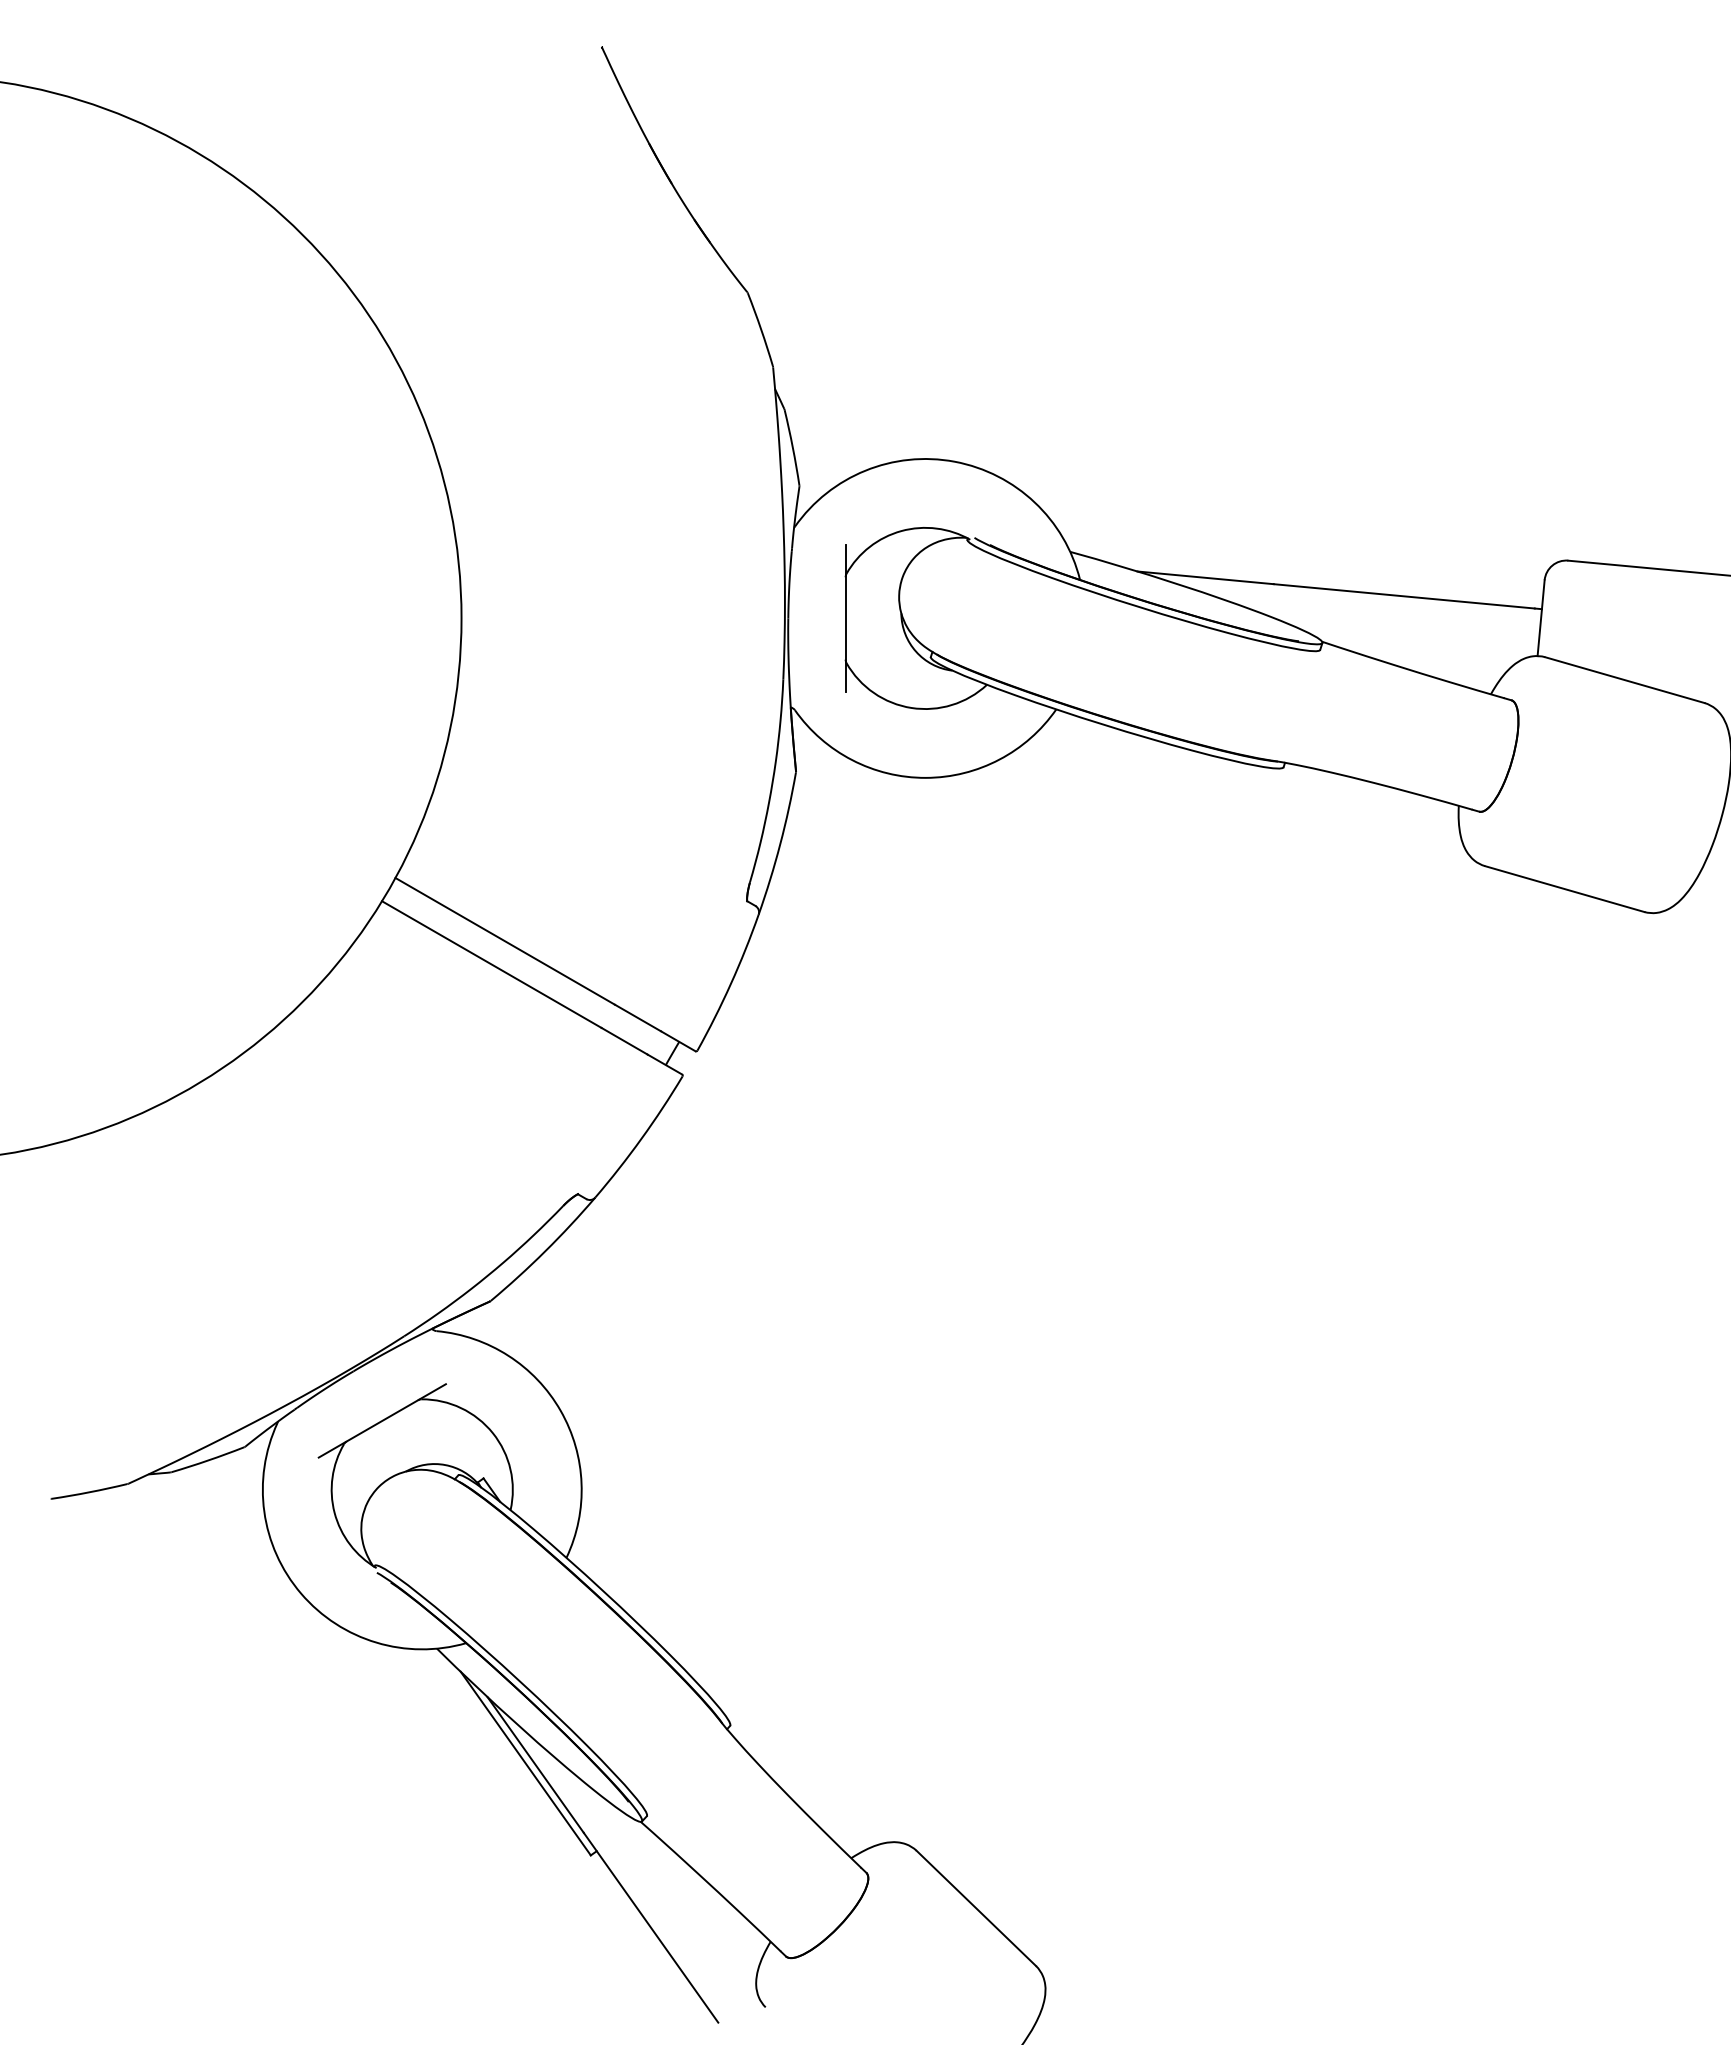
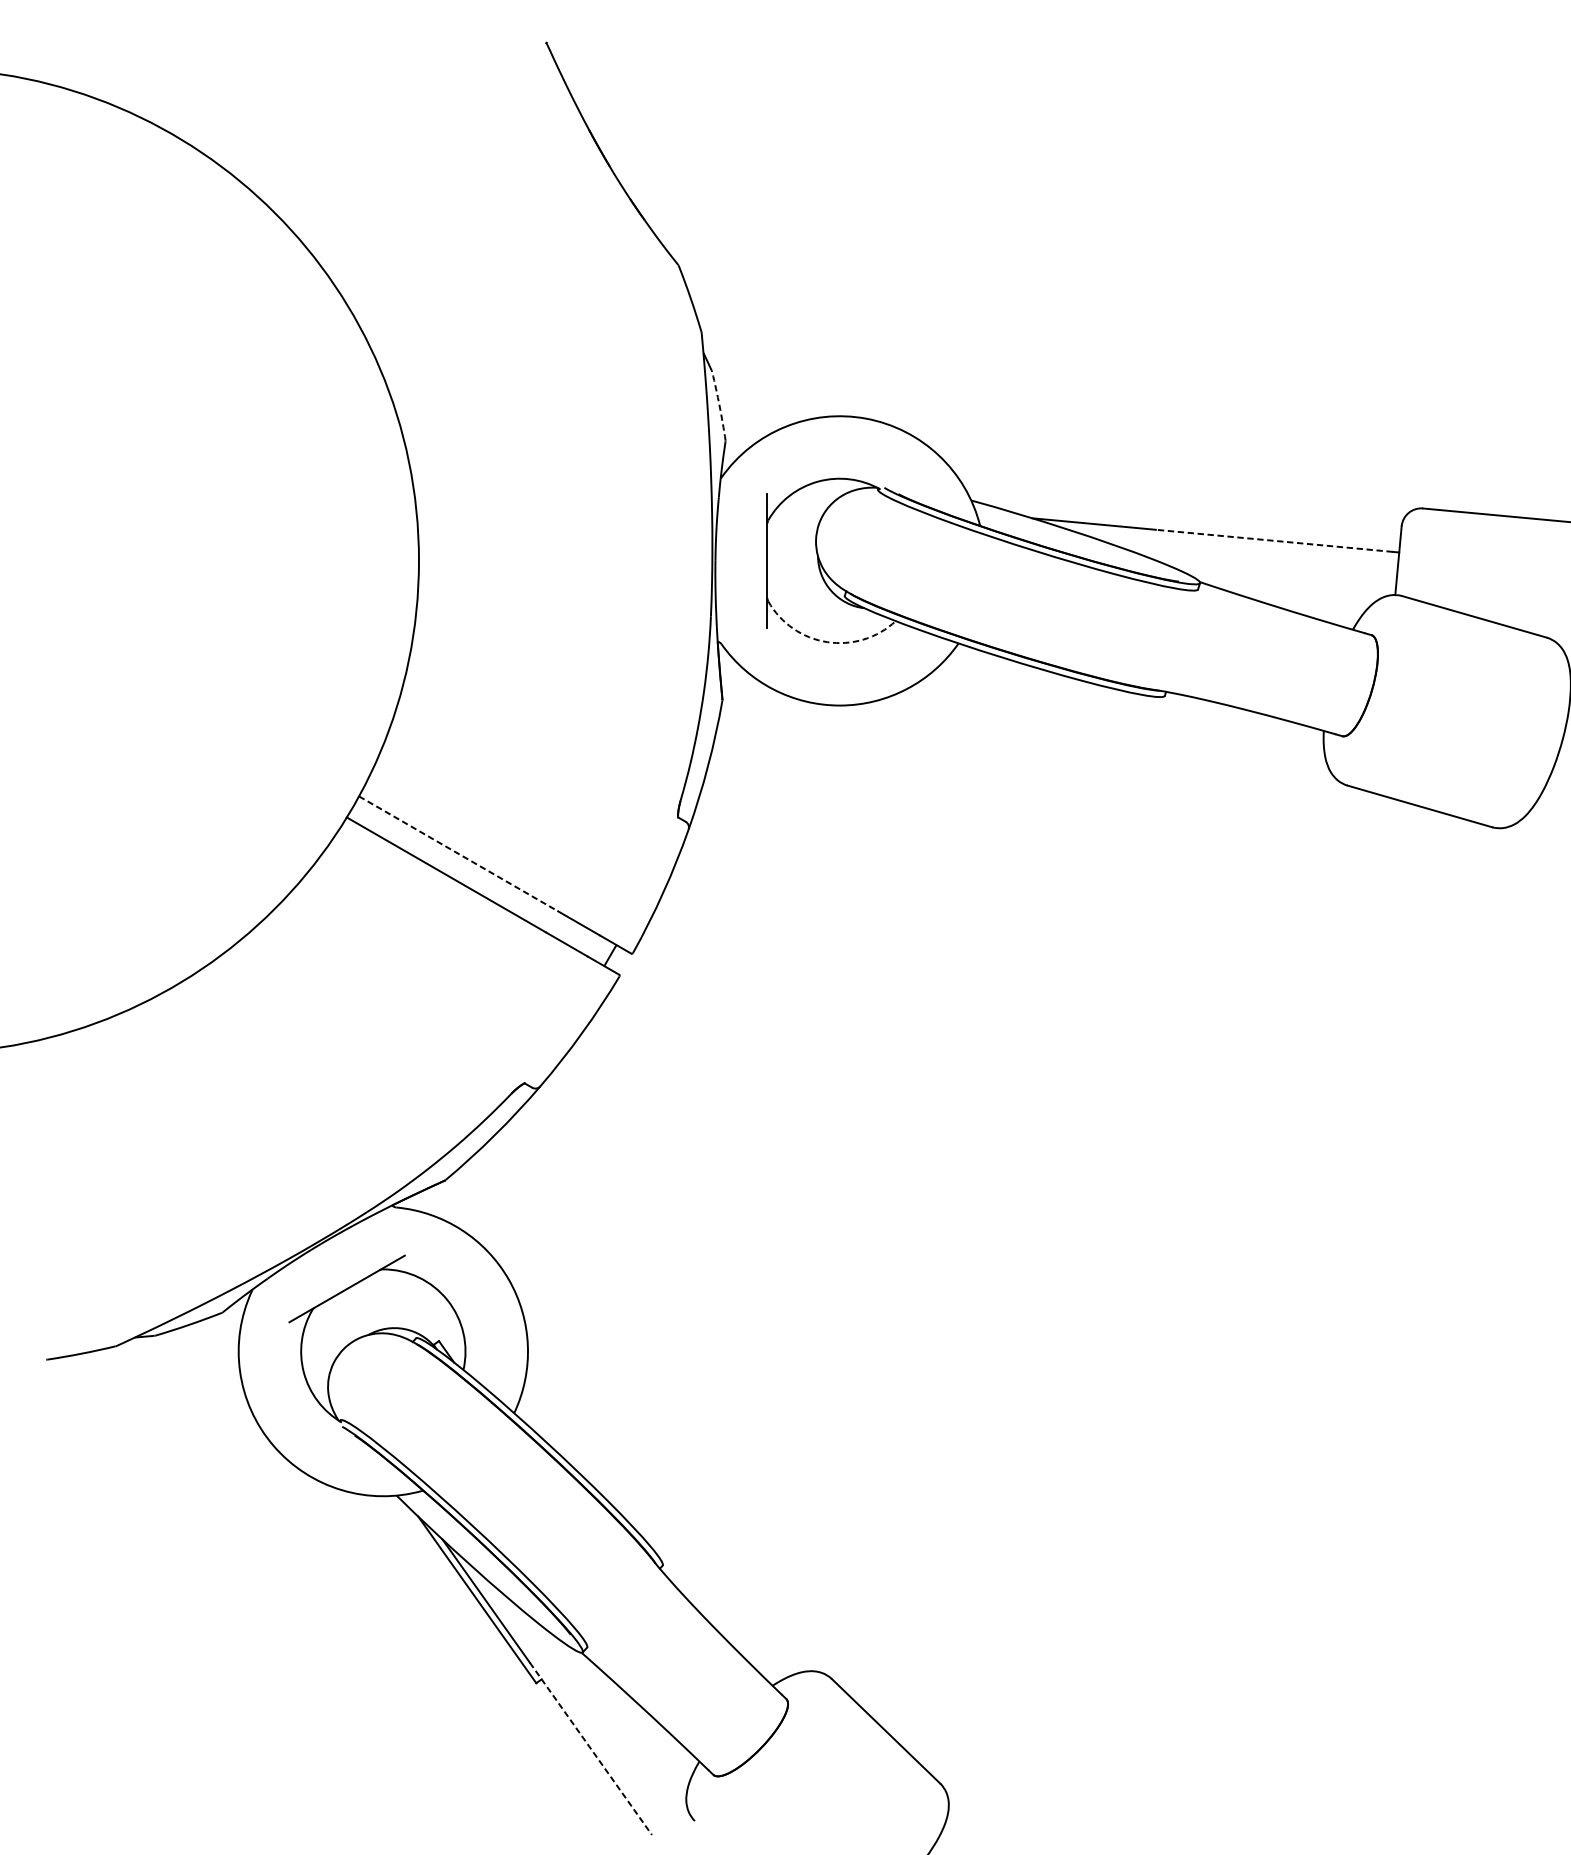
arc: (792, 447) -> (719, 405), solid -> dashed
line: (1403, 596) -> (1273, 540), solid -> dashed
arc: (911, 707) -> (827, 641), solid -> dashed
line: (505, 941) -> (458, 854), solid -> dashed
line: (651, 1928) -> (591, 1749), solid -> dashed

